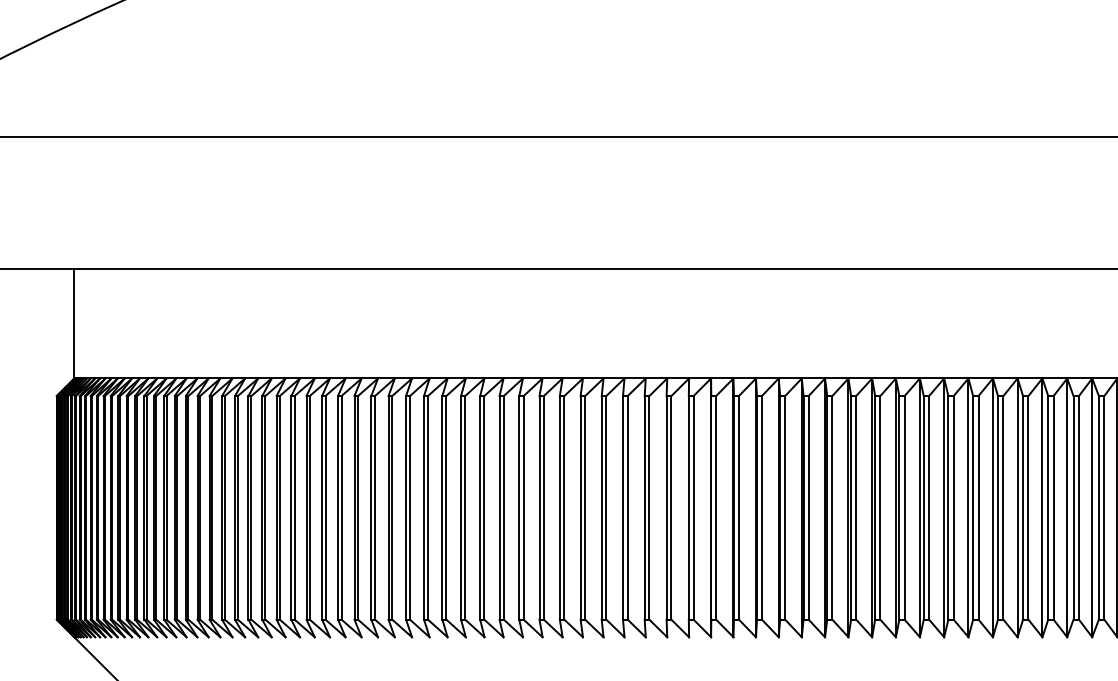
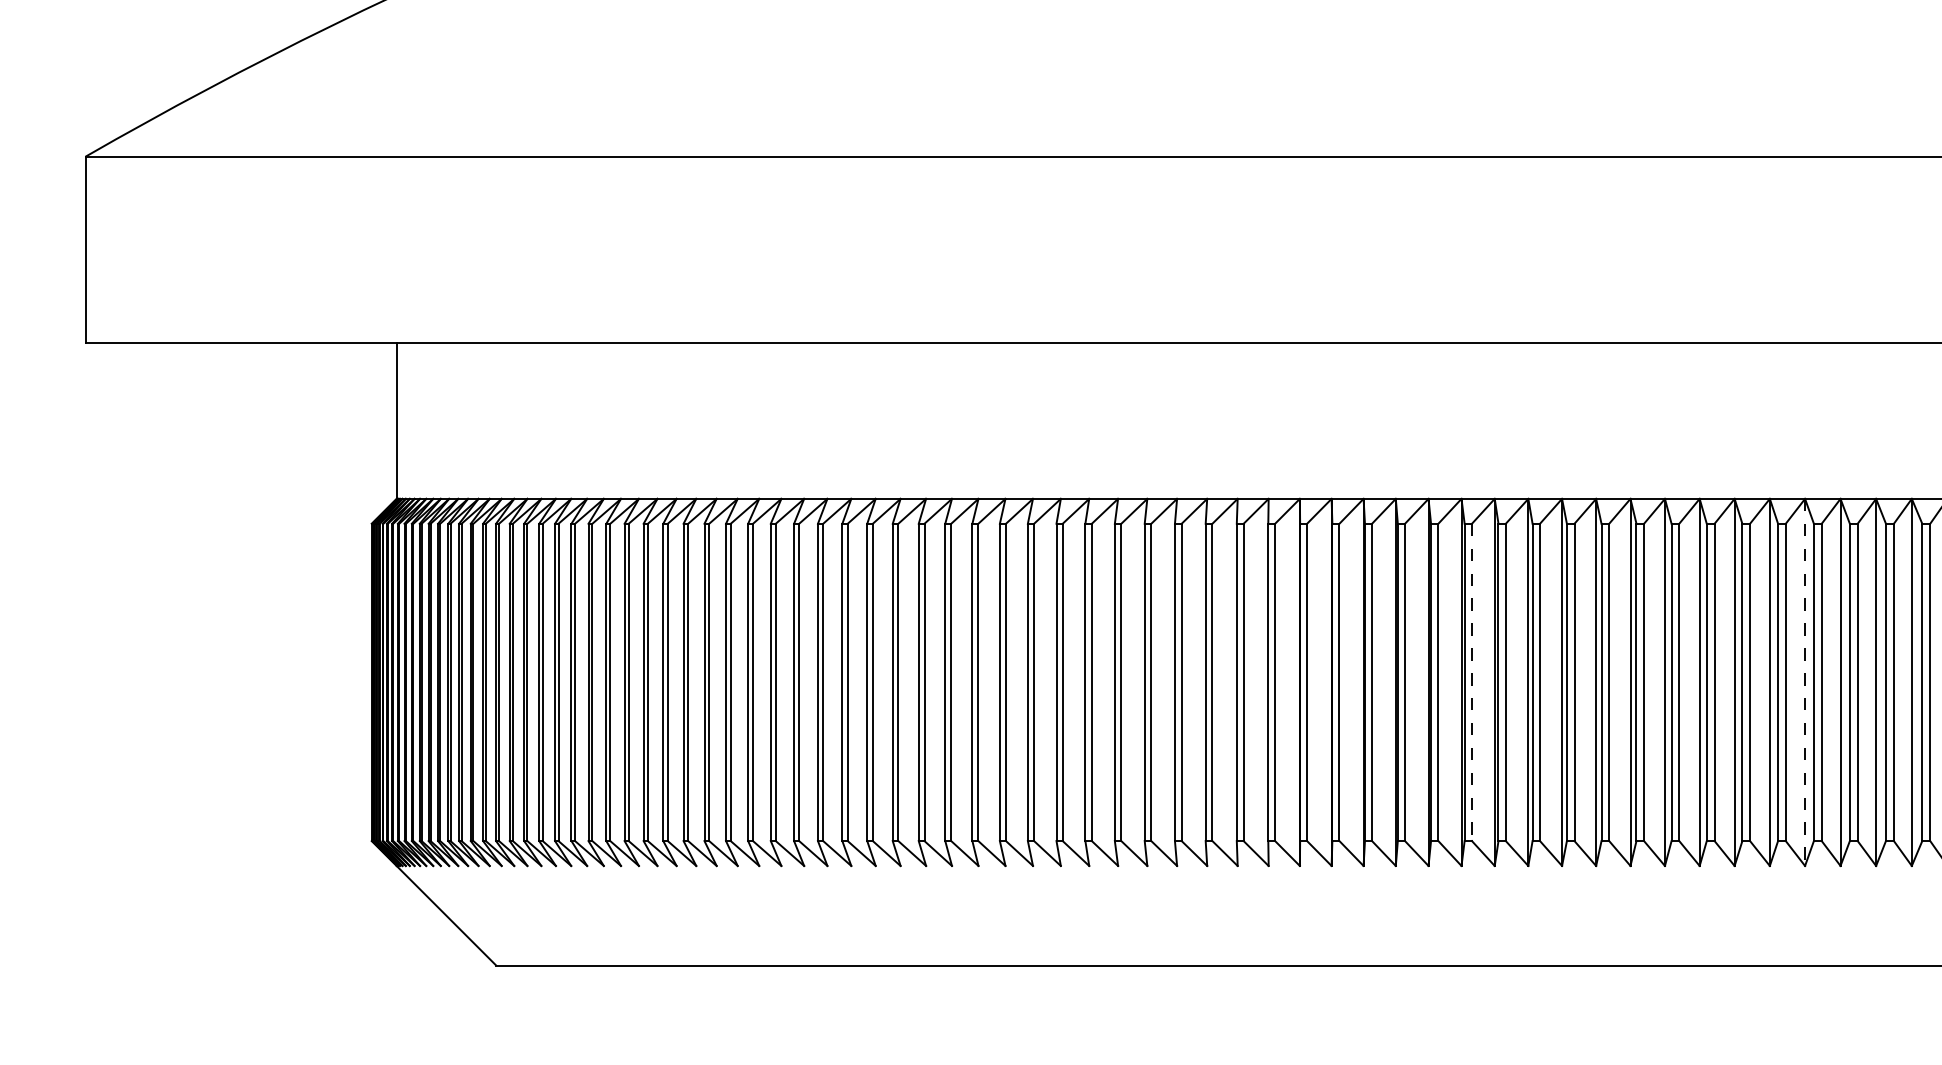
line: (832, 507) -> (1471, 682), solid -> dashed
line: (1067, 507) -> (1805, 682), solid -> dashed

